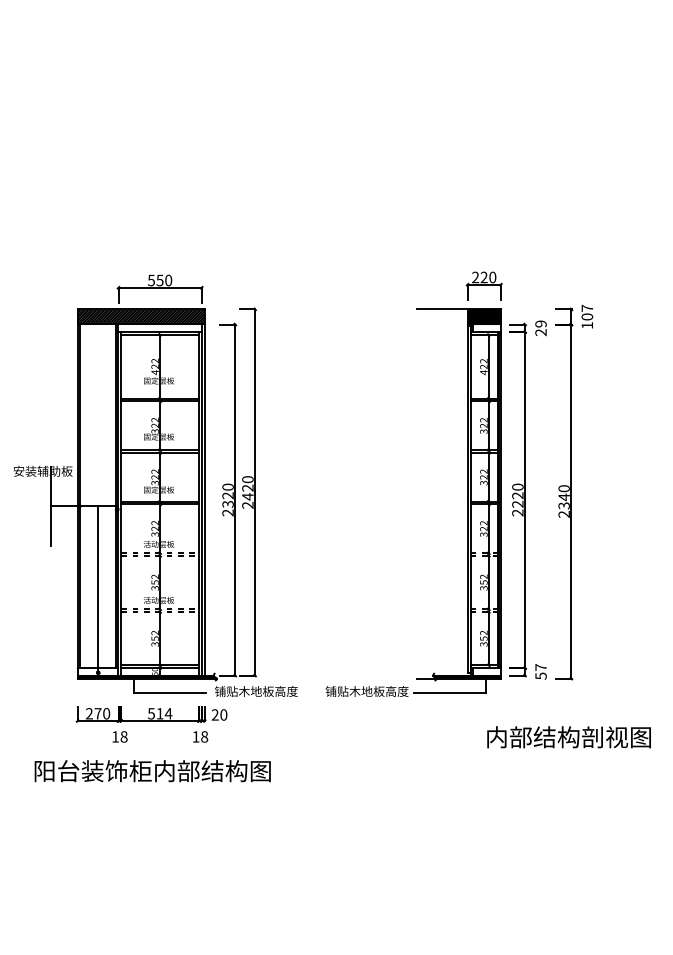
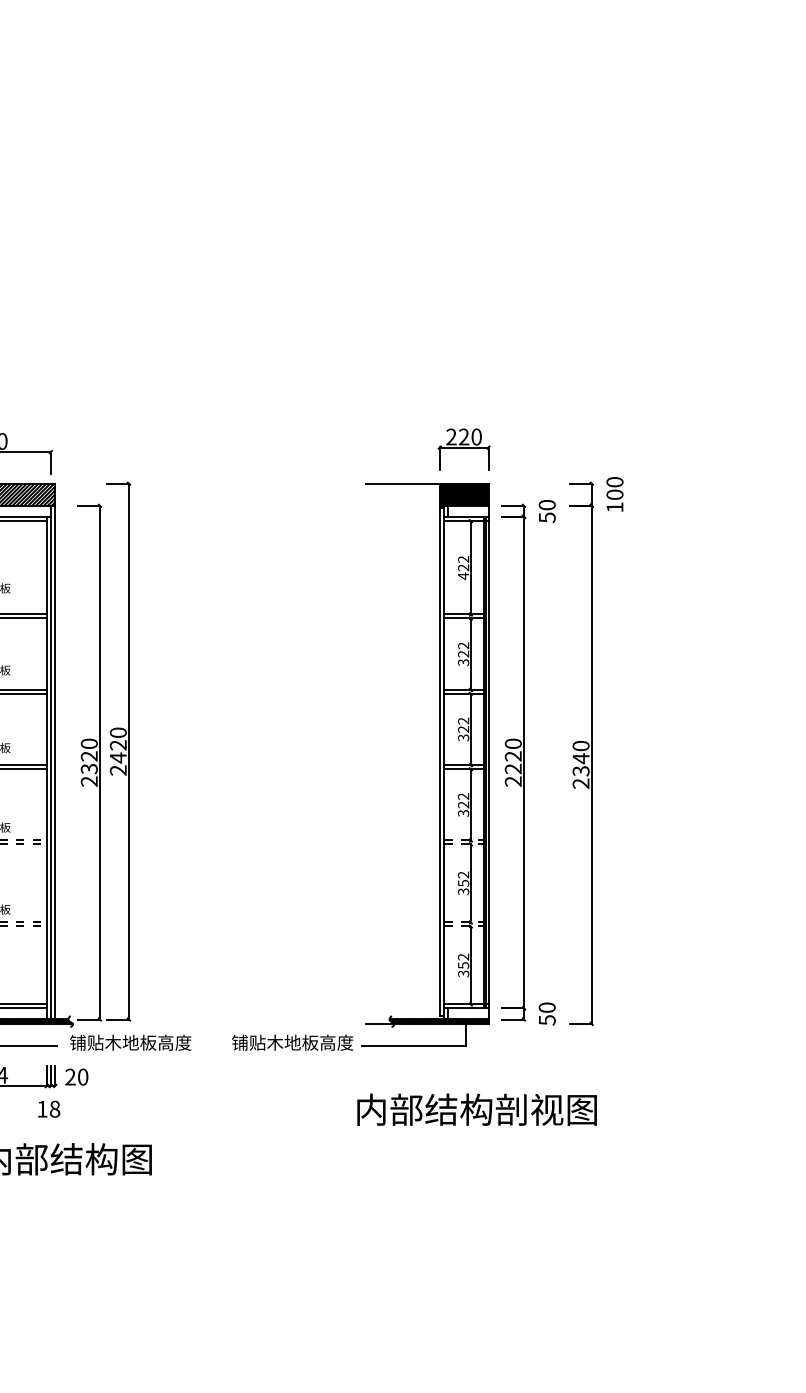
text: (587, 307) -> (615, 480), 107 -> 100
text: (540, 328) -> (546, 511), 29 -> 50
text: (540, 667) -> (546, 1007), 57 -> 50
text: (568, 737) -> (476, 1110), moved

